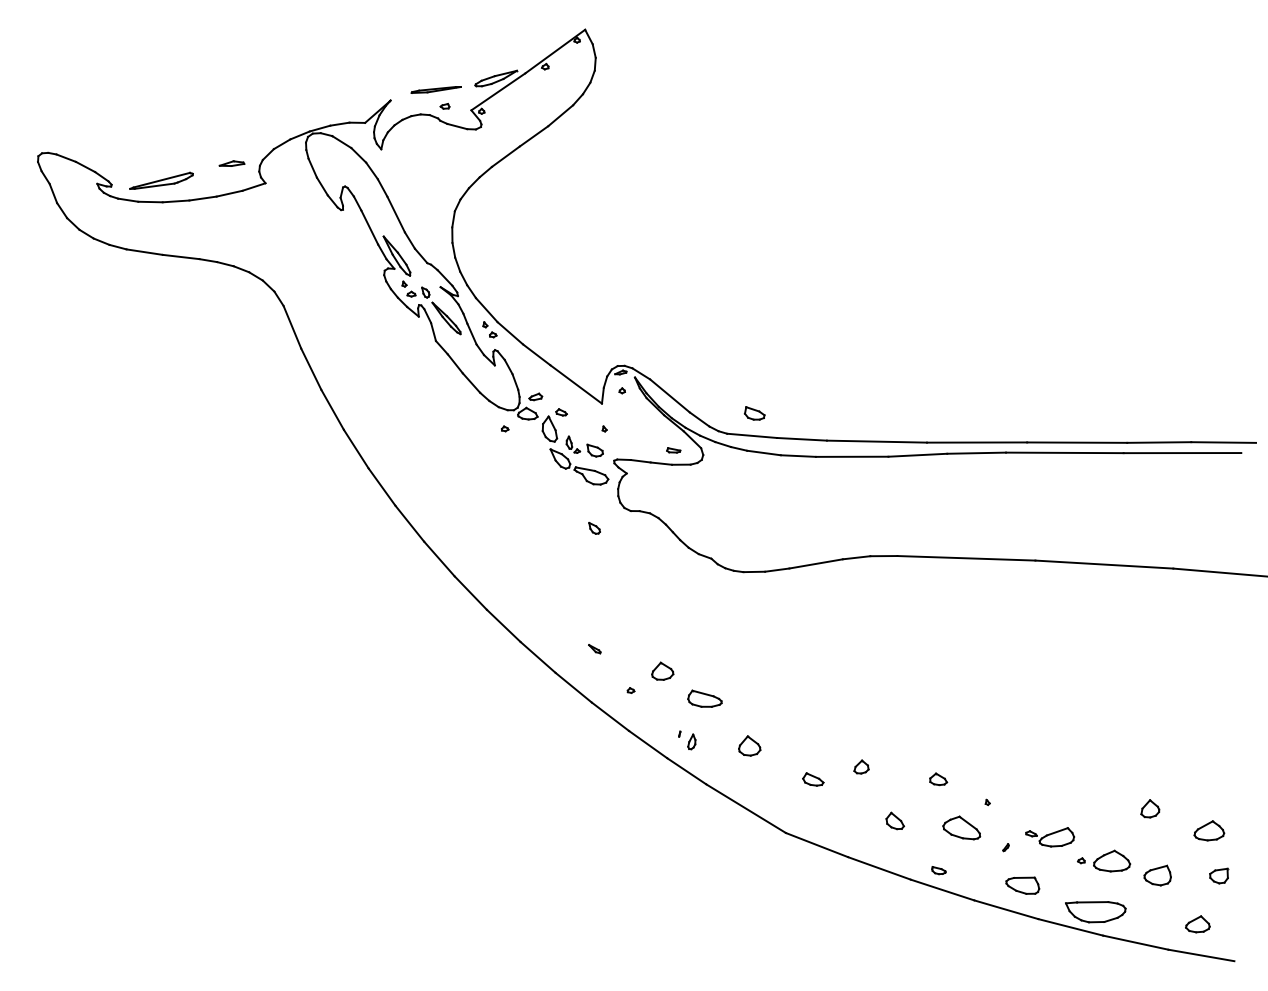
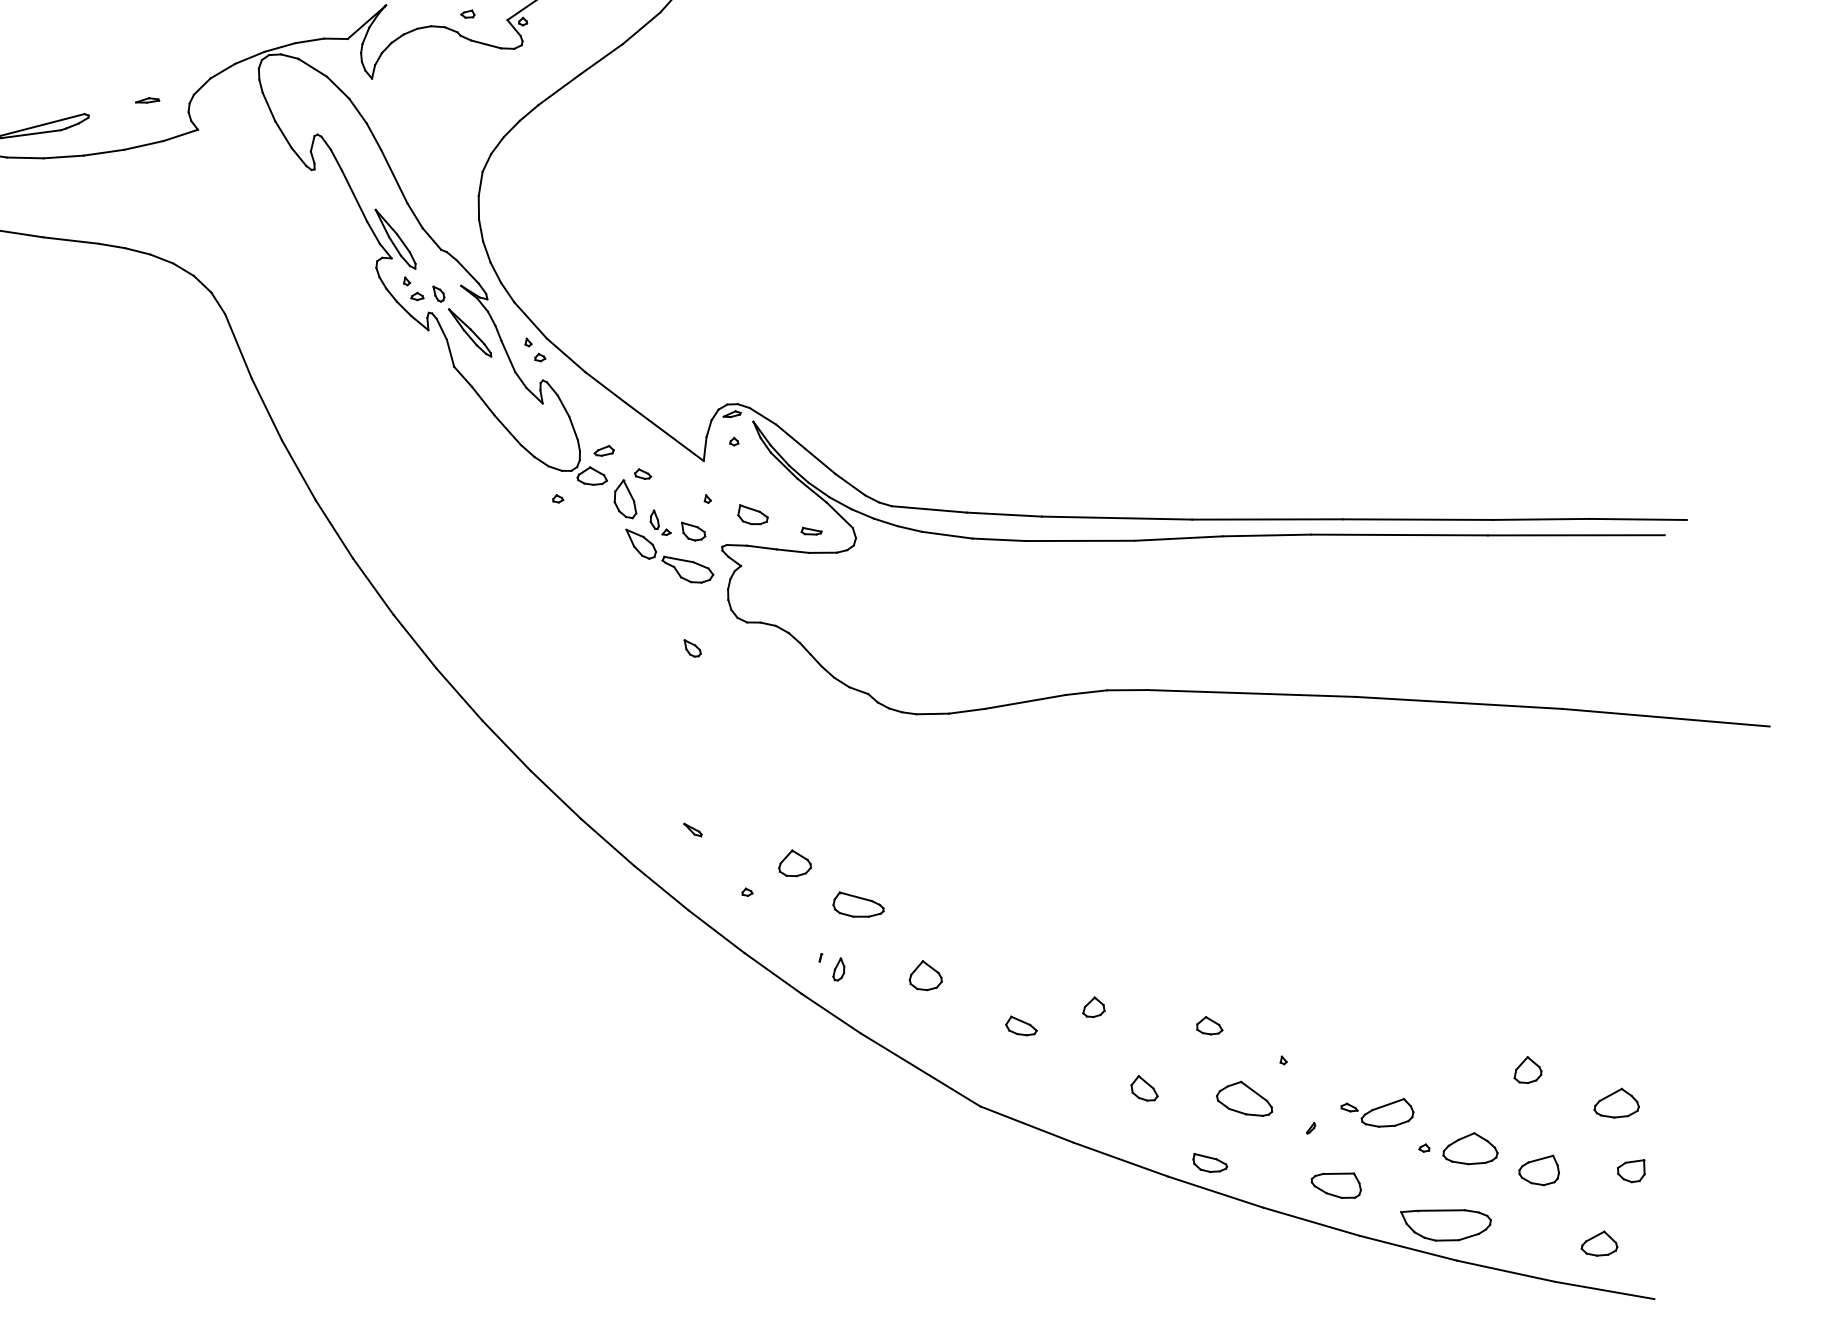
part: (231, 163) -> (146, 100), size x0.62
part: (754, 413) -> (752, 514), moved
part: (938, 870) -> (1209, 1162), size x1.67

